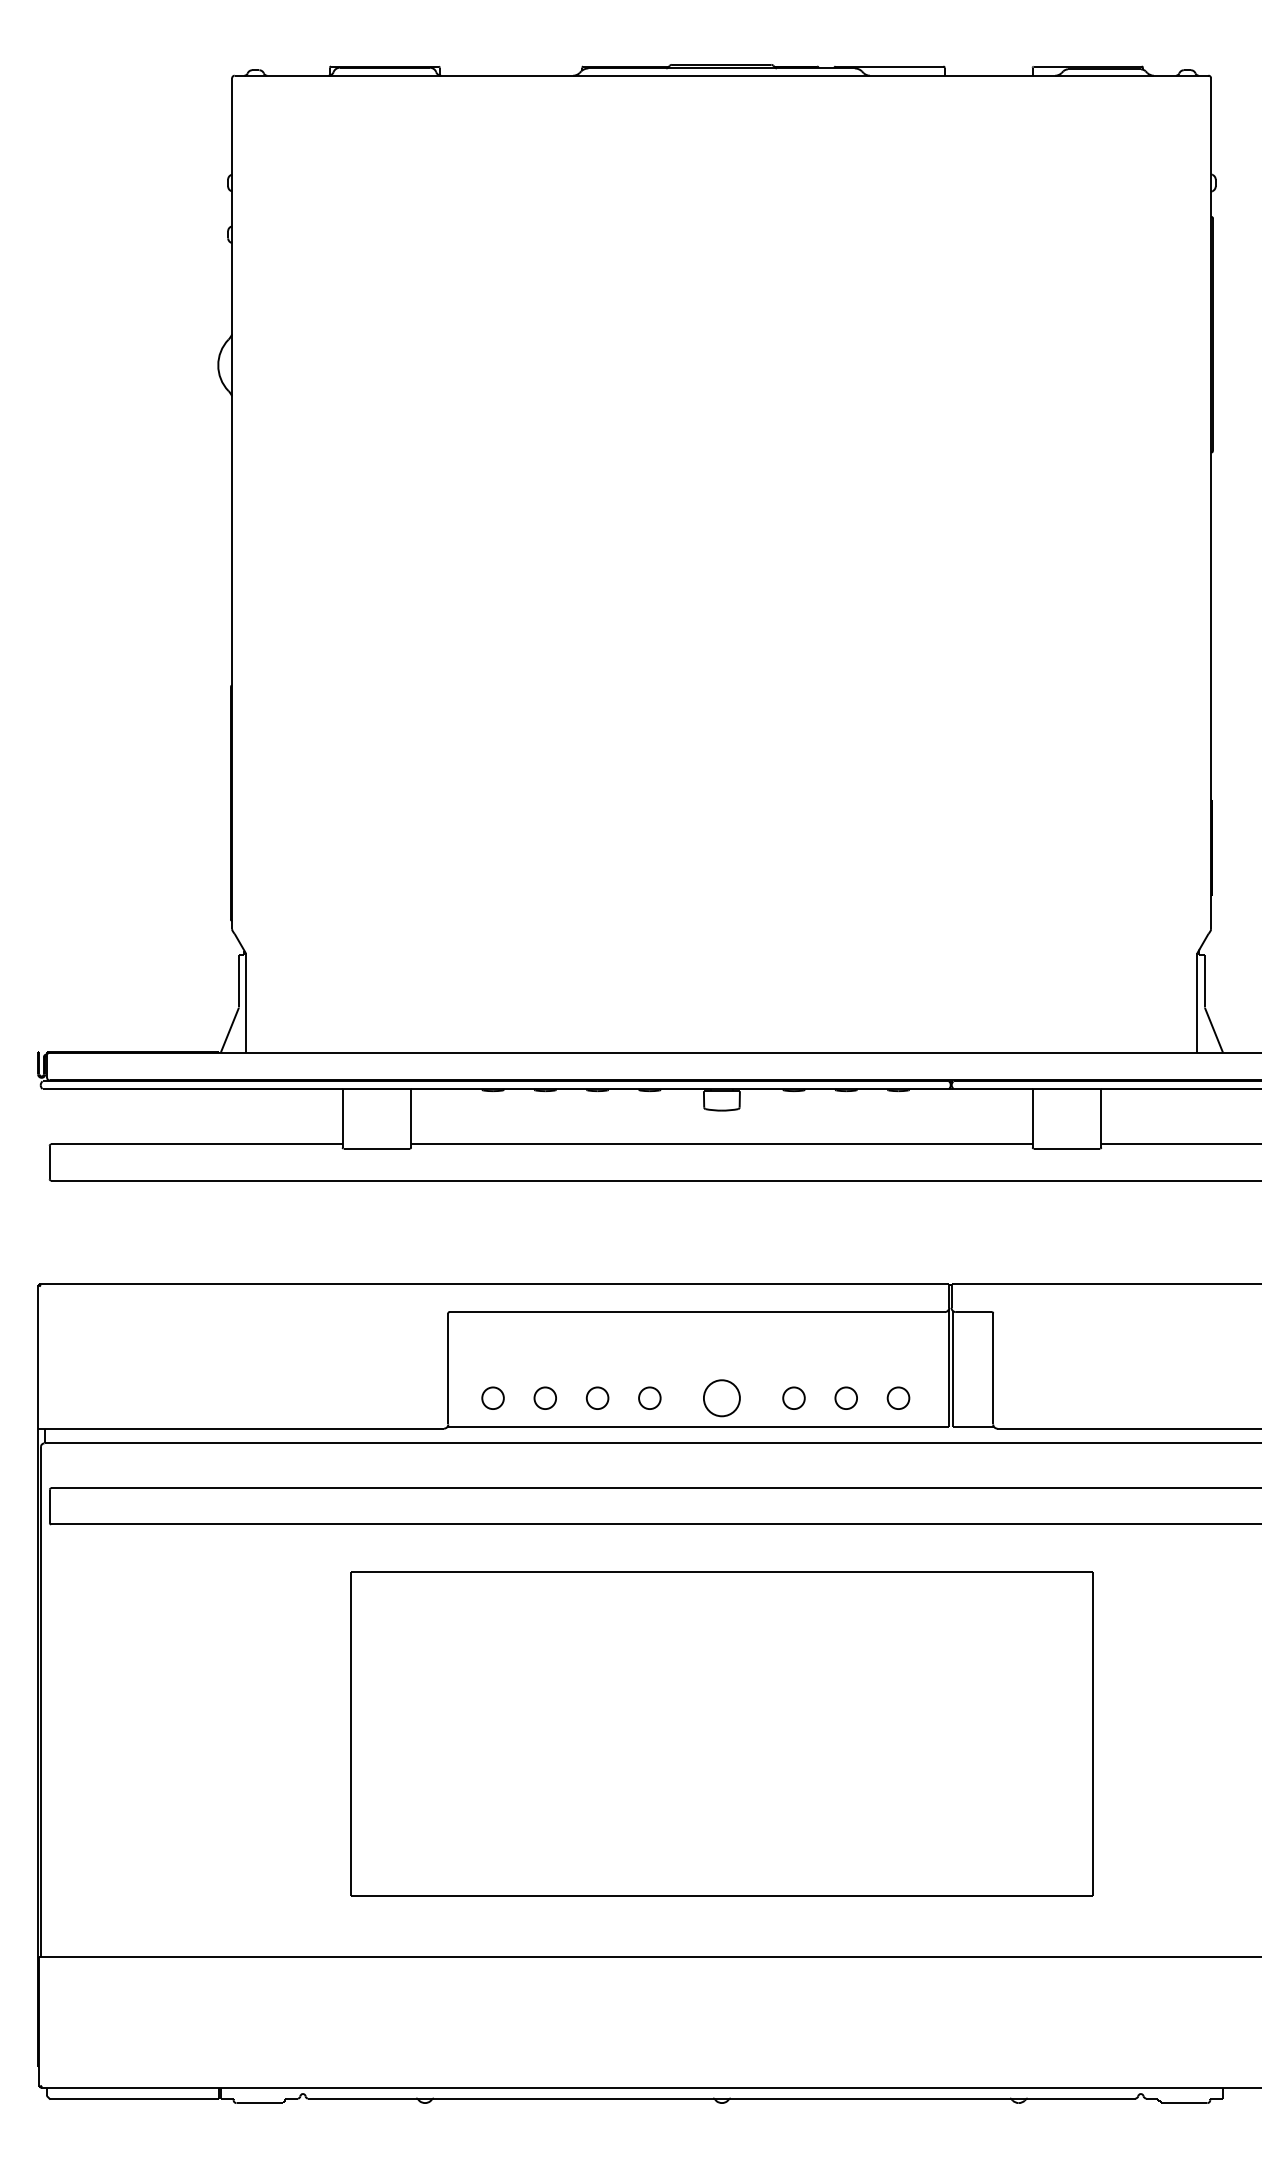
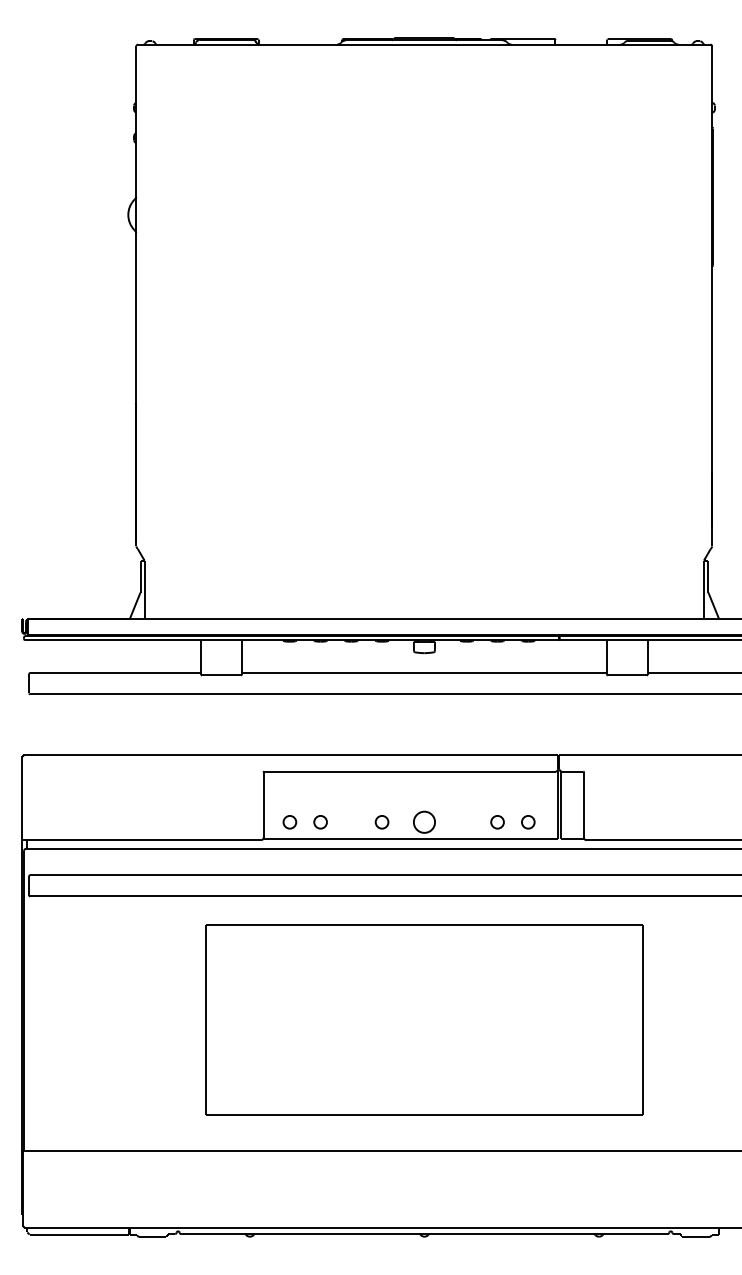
part: (597, 1398) -> (351, 822), removed
part: (793, 1398) -> (466, 822), removed

